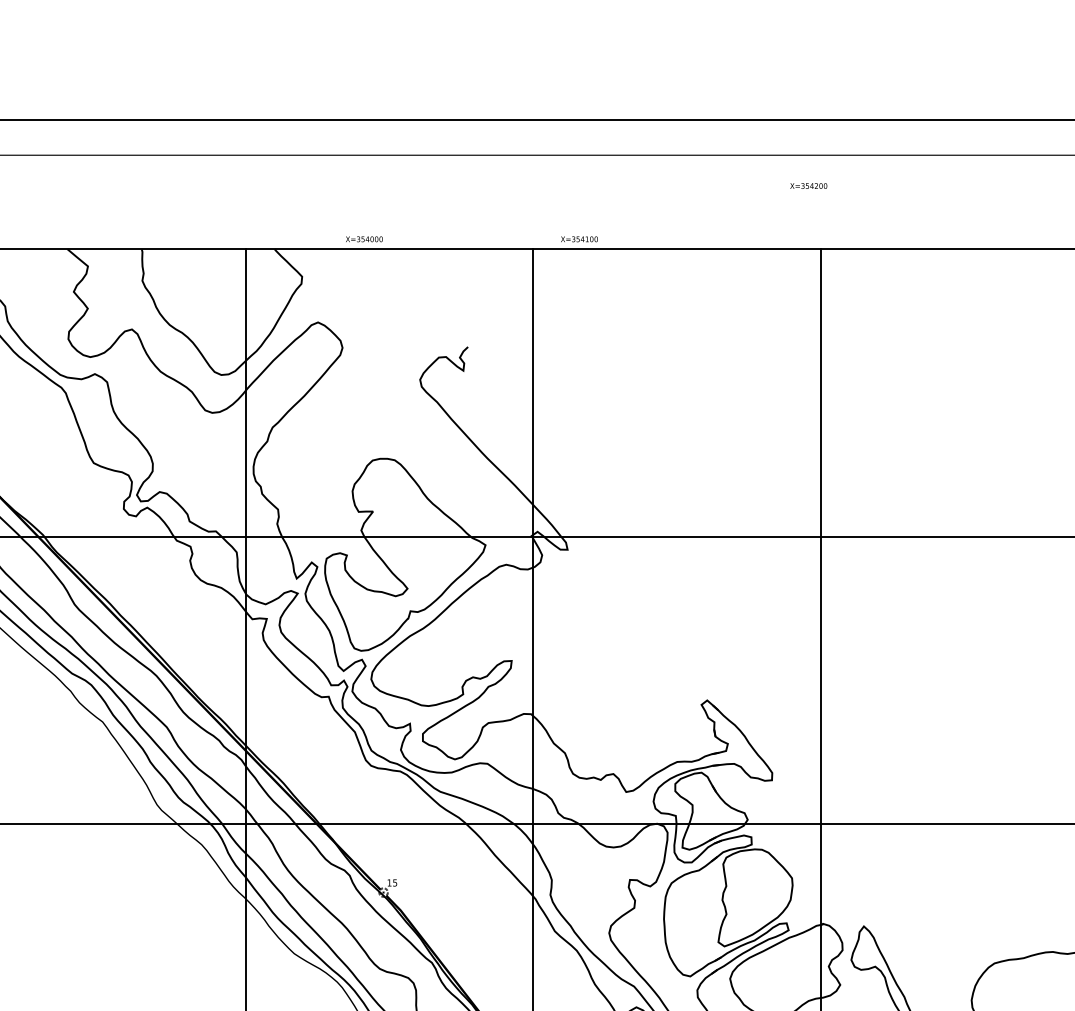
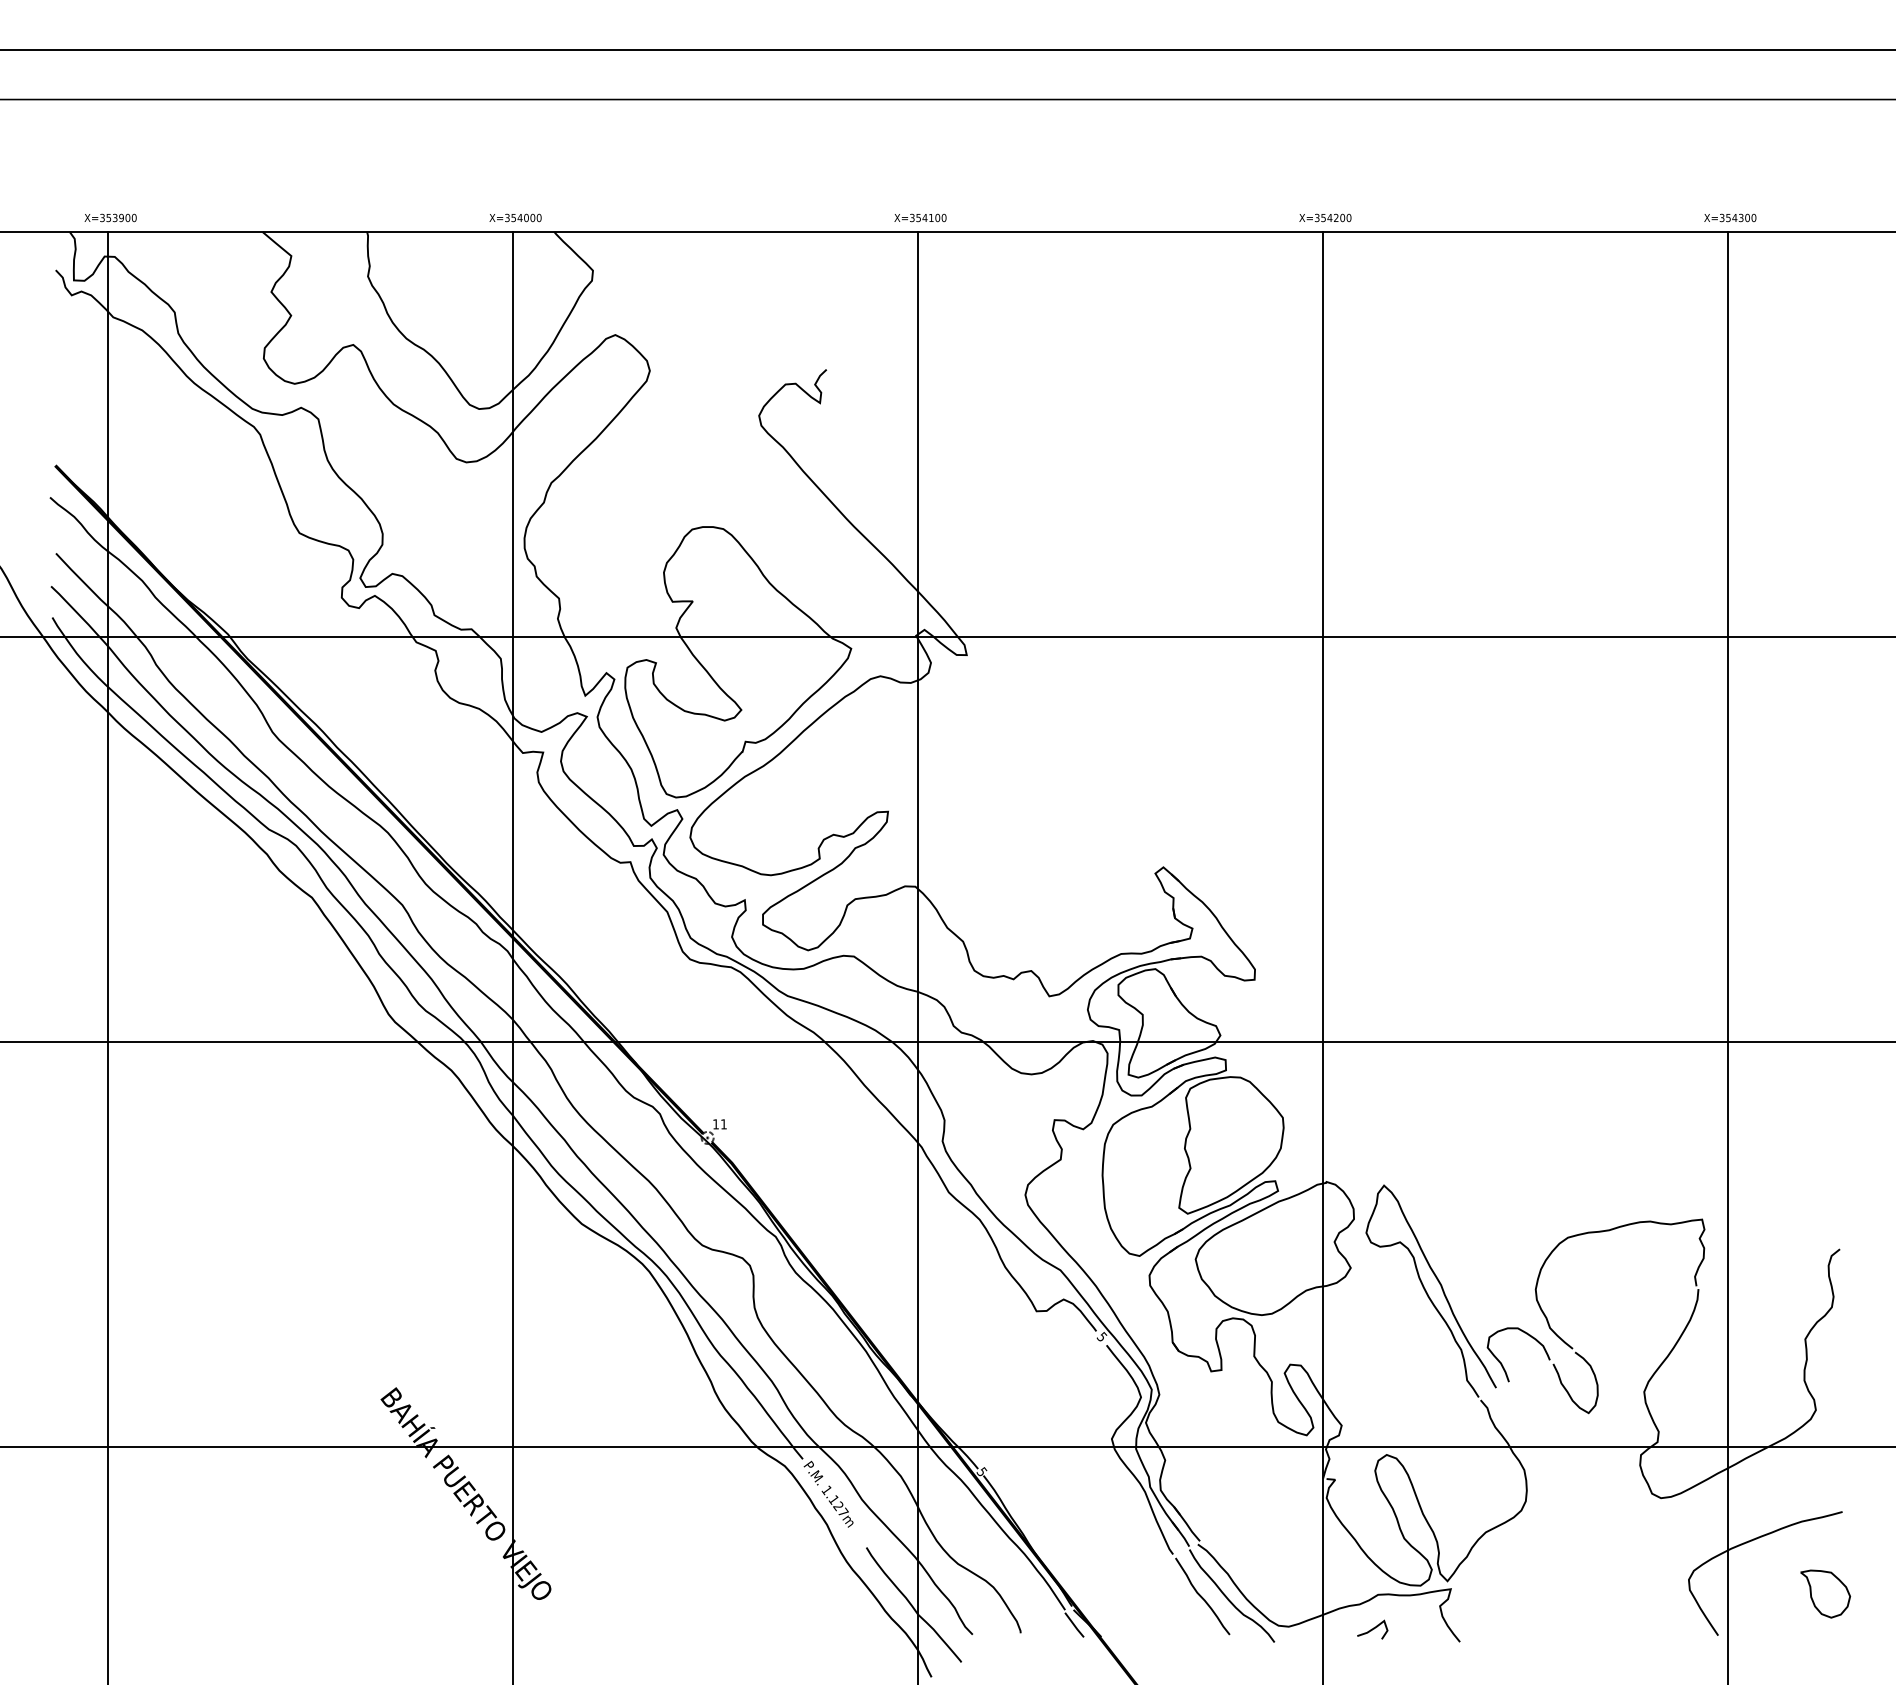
text: (808, 185) -> (1325, 217), moved
text: (364, 238) -> (515, 217), moved
text: (579, 238) -> (920, 217), moved
text: (394, 883) -> (723, 1124), 15 -> 11

